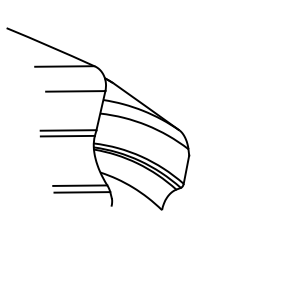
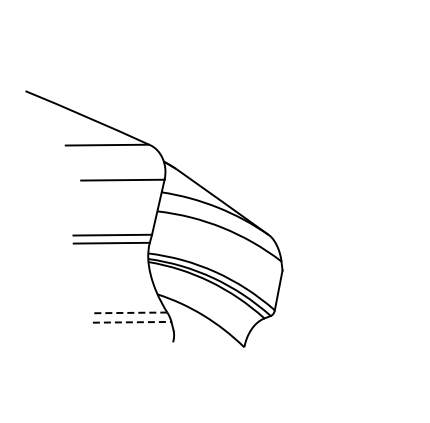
line: (79, 185) -> (128, 312), solid -> dashed
line: (82, 192) -> (132, 322), solid -> dashed

